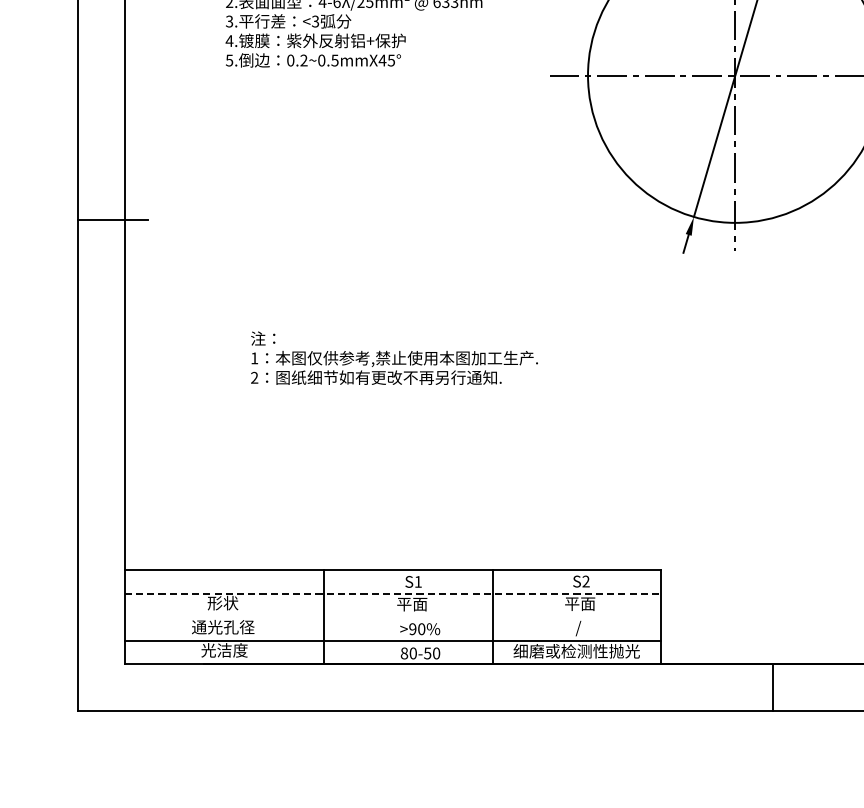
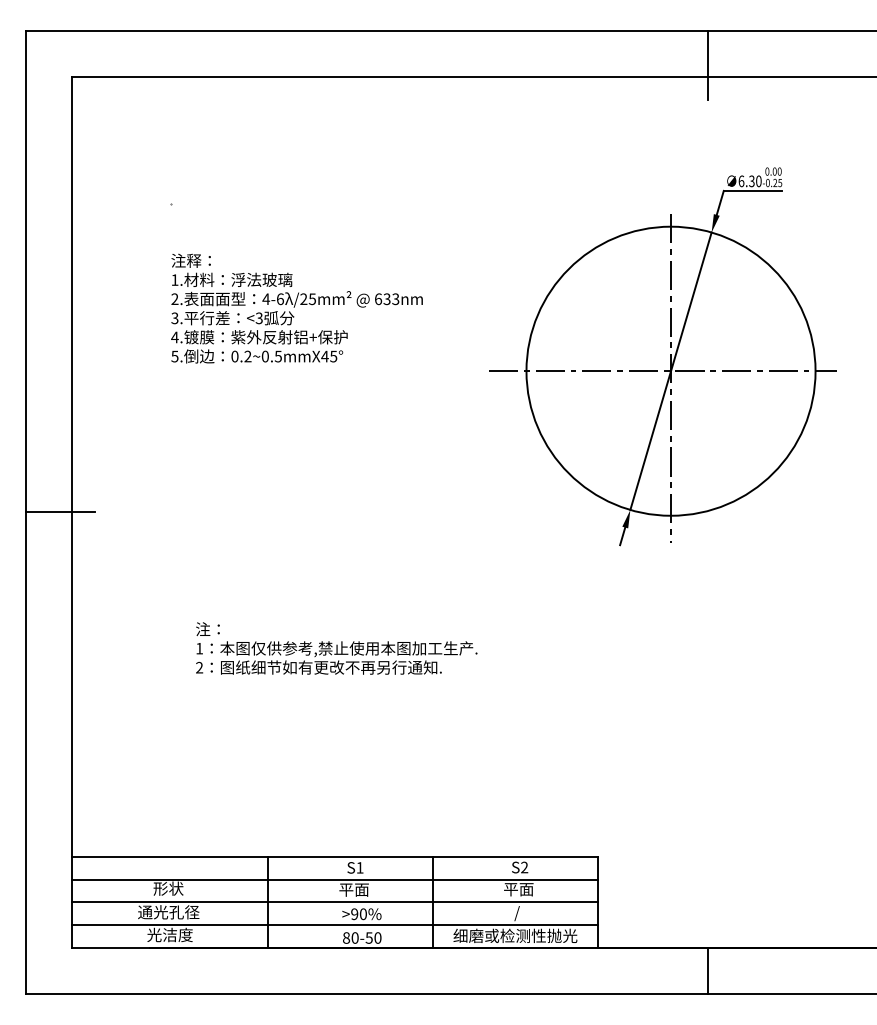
line: (393, 593) -> (335, 879), dashed -> solid
line: (393, 617) -> (335, 902), added

